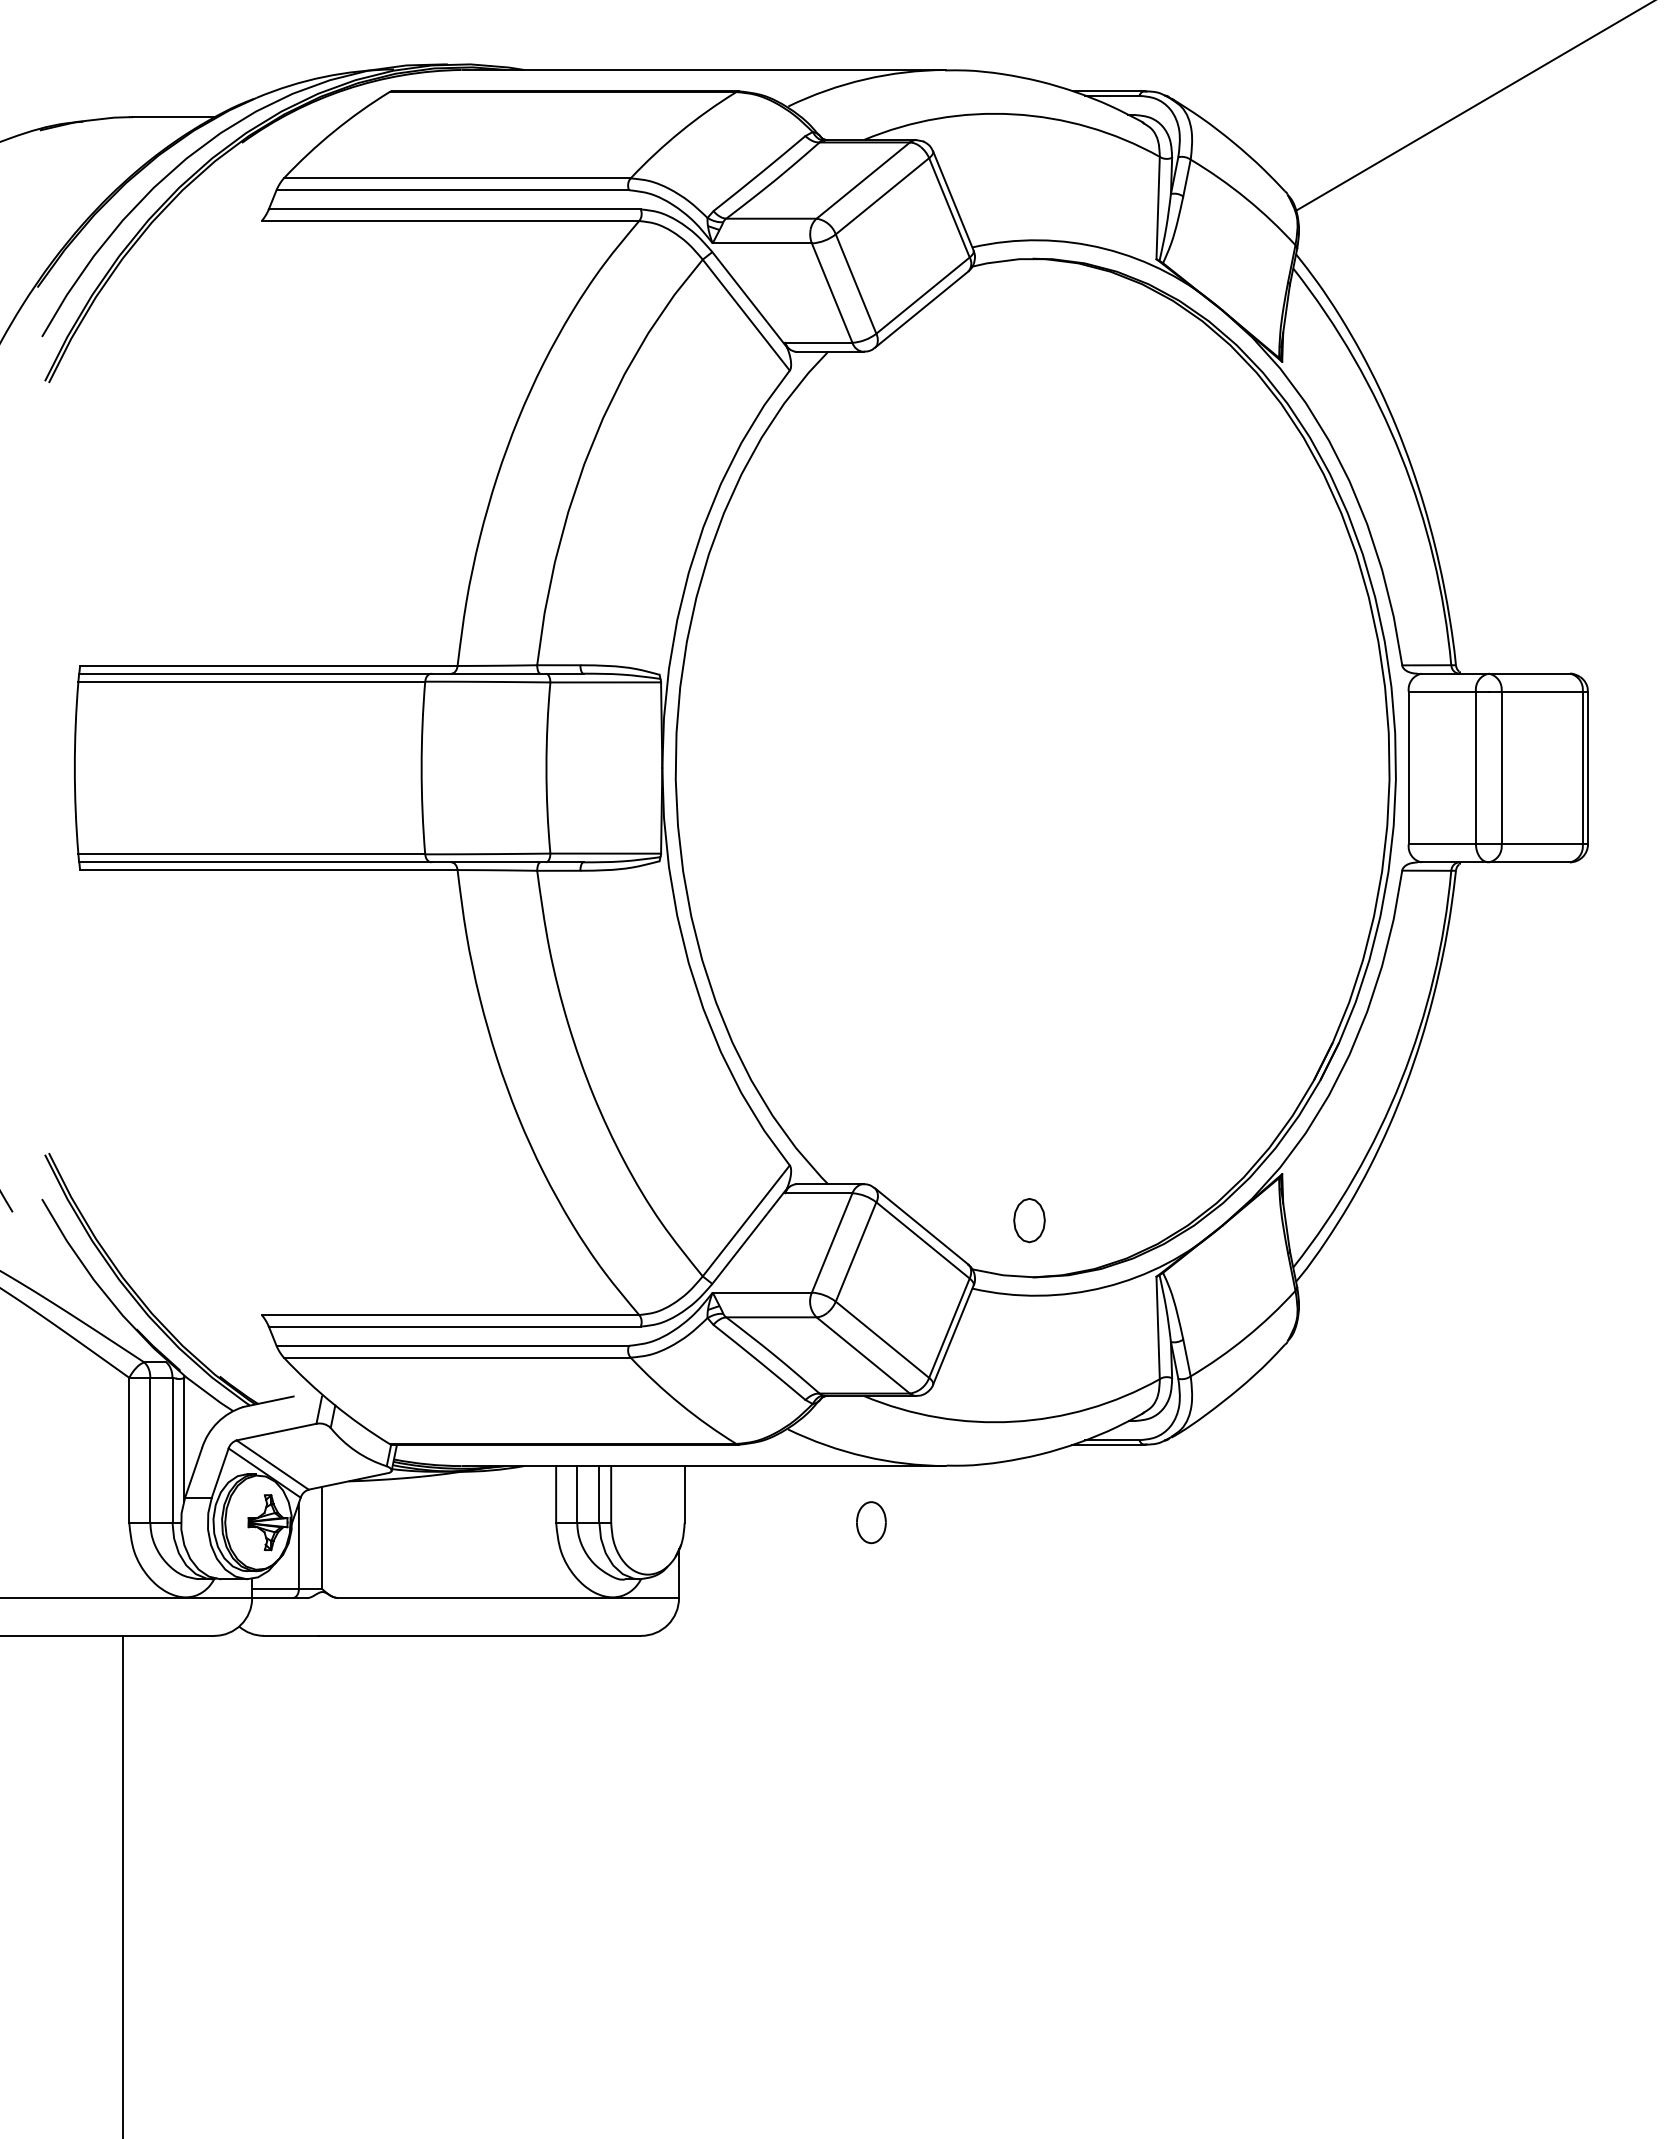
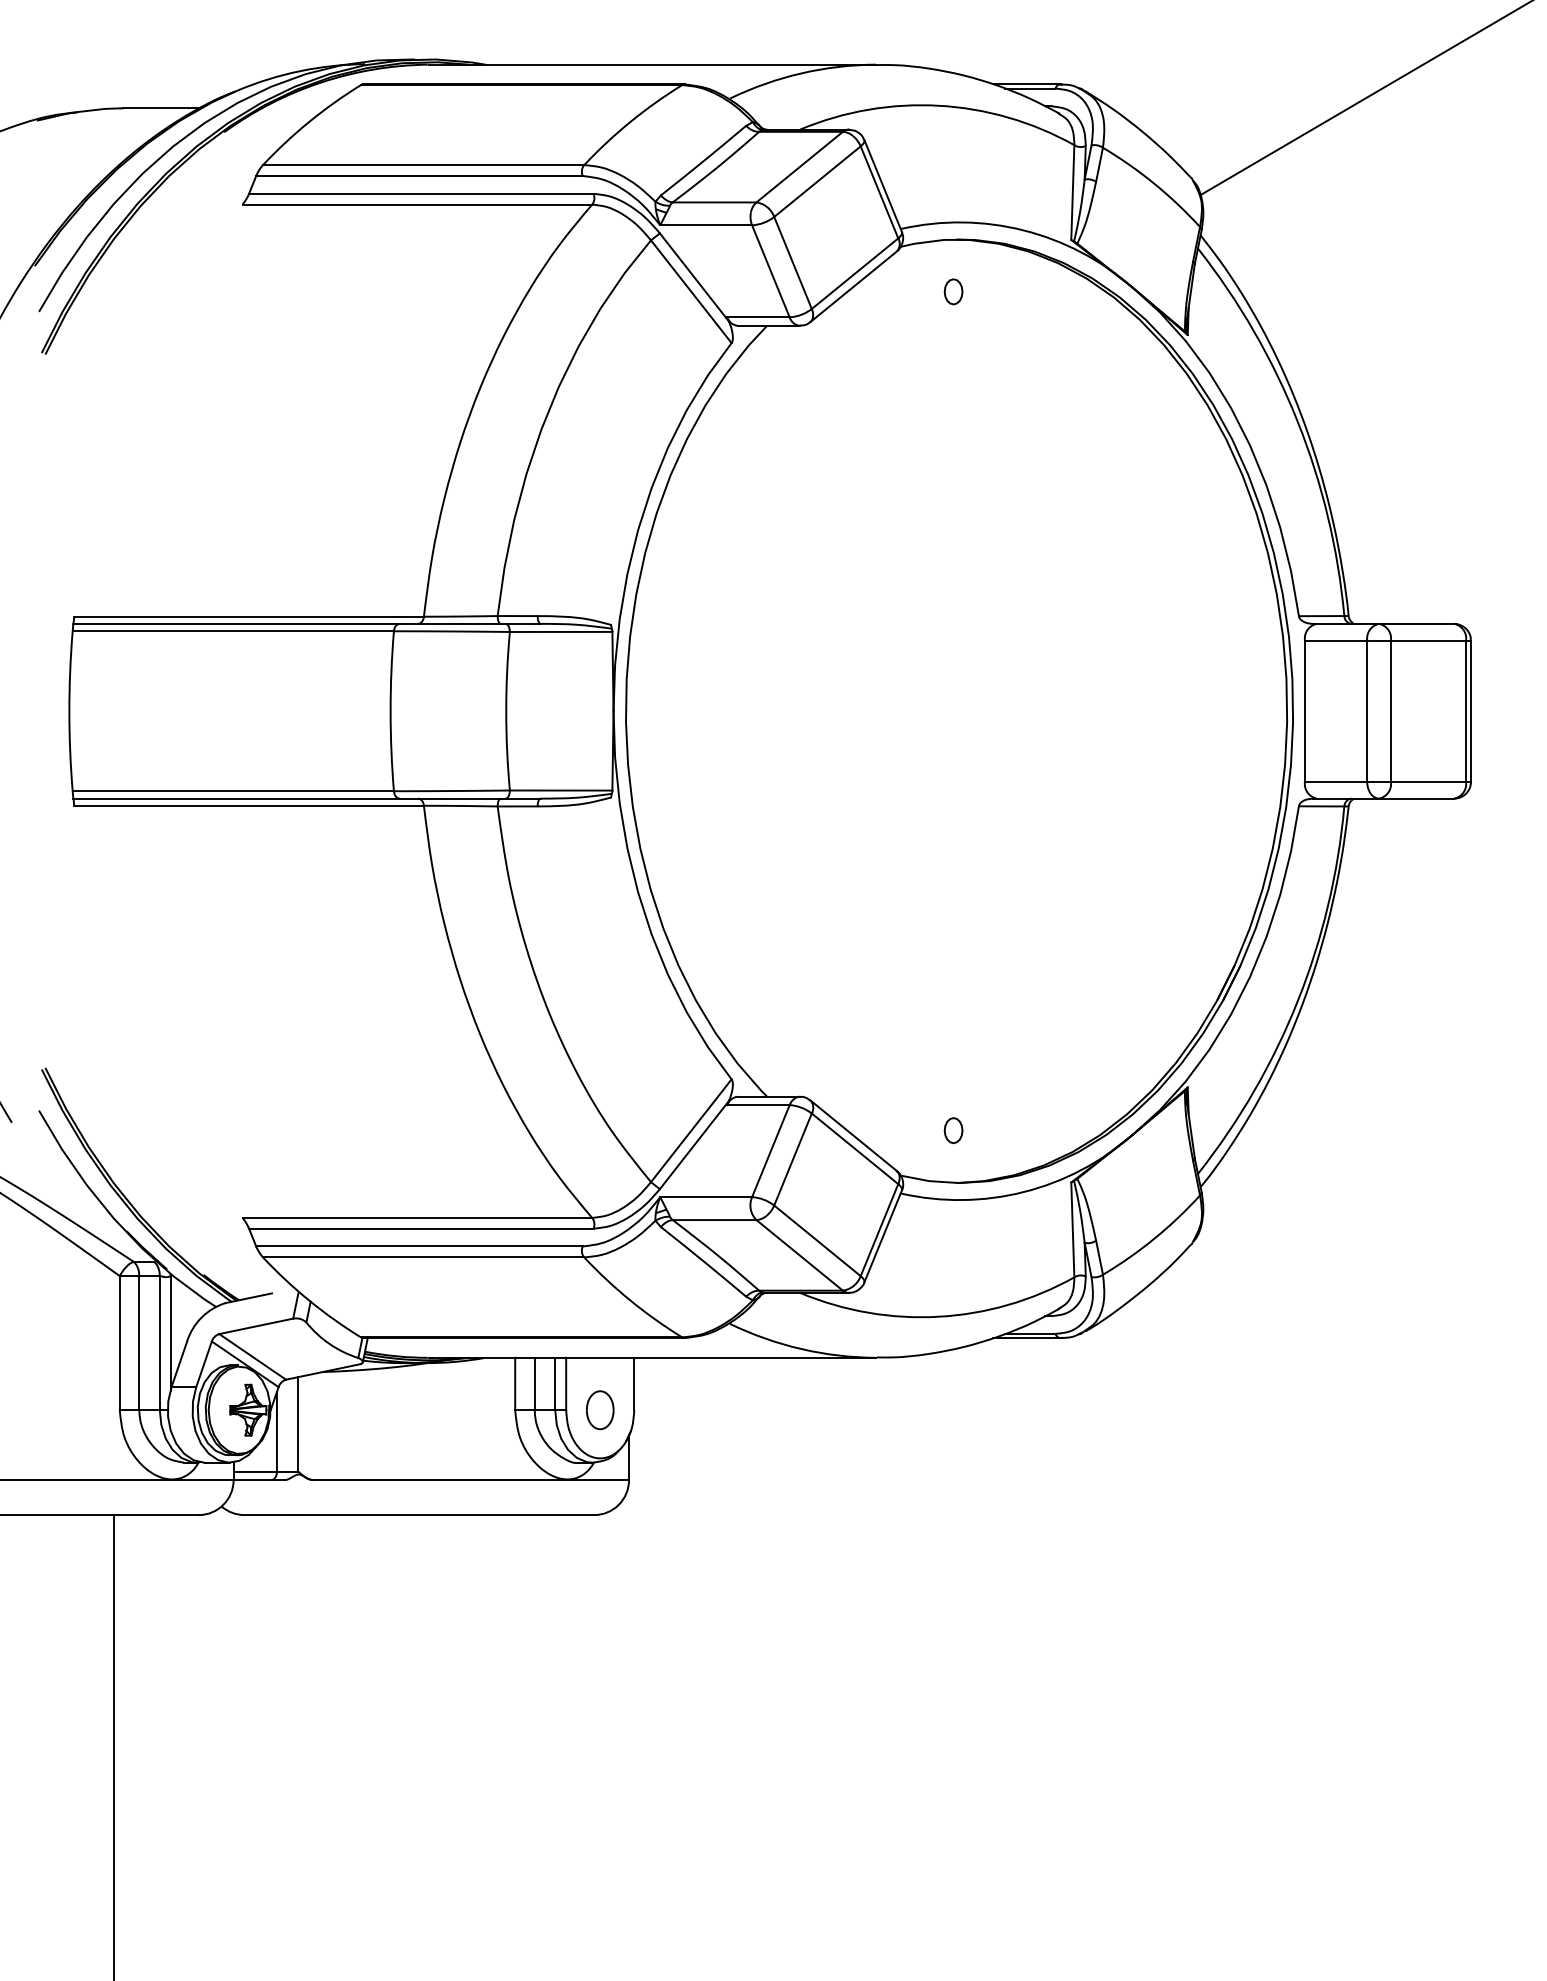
part: (1029, 314) -> (953, 291), added
part: (1029, 1220) -> (953, 1130), size x0.62
part: (871, 1522) -> (600, 1410), moved

